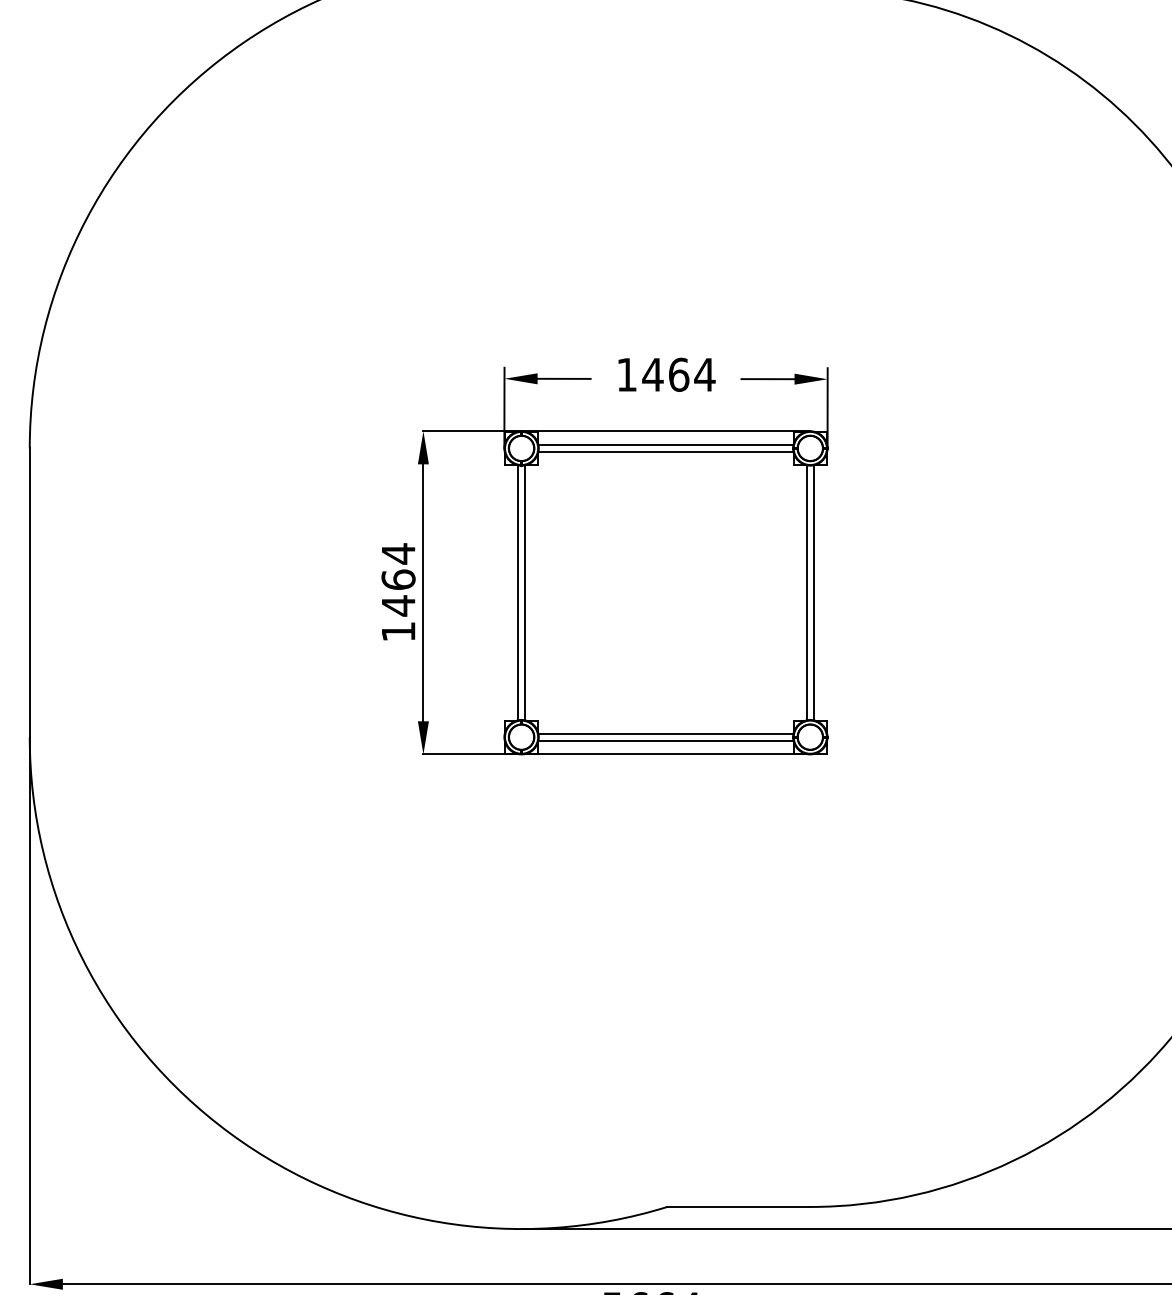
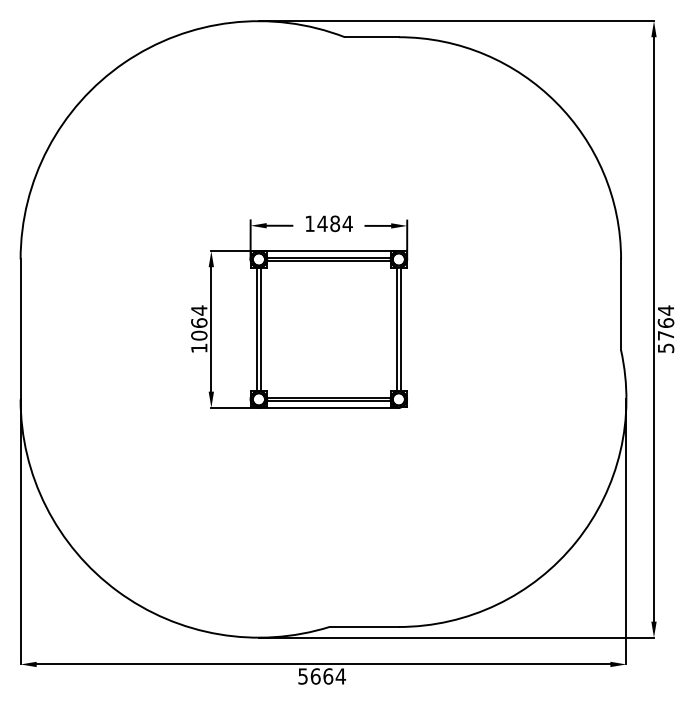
text: (679, 374) -> (335, 223), 1464 -> 1484
text: (398, 605) -> (199, 335), 1464 -> 1064

